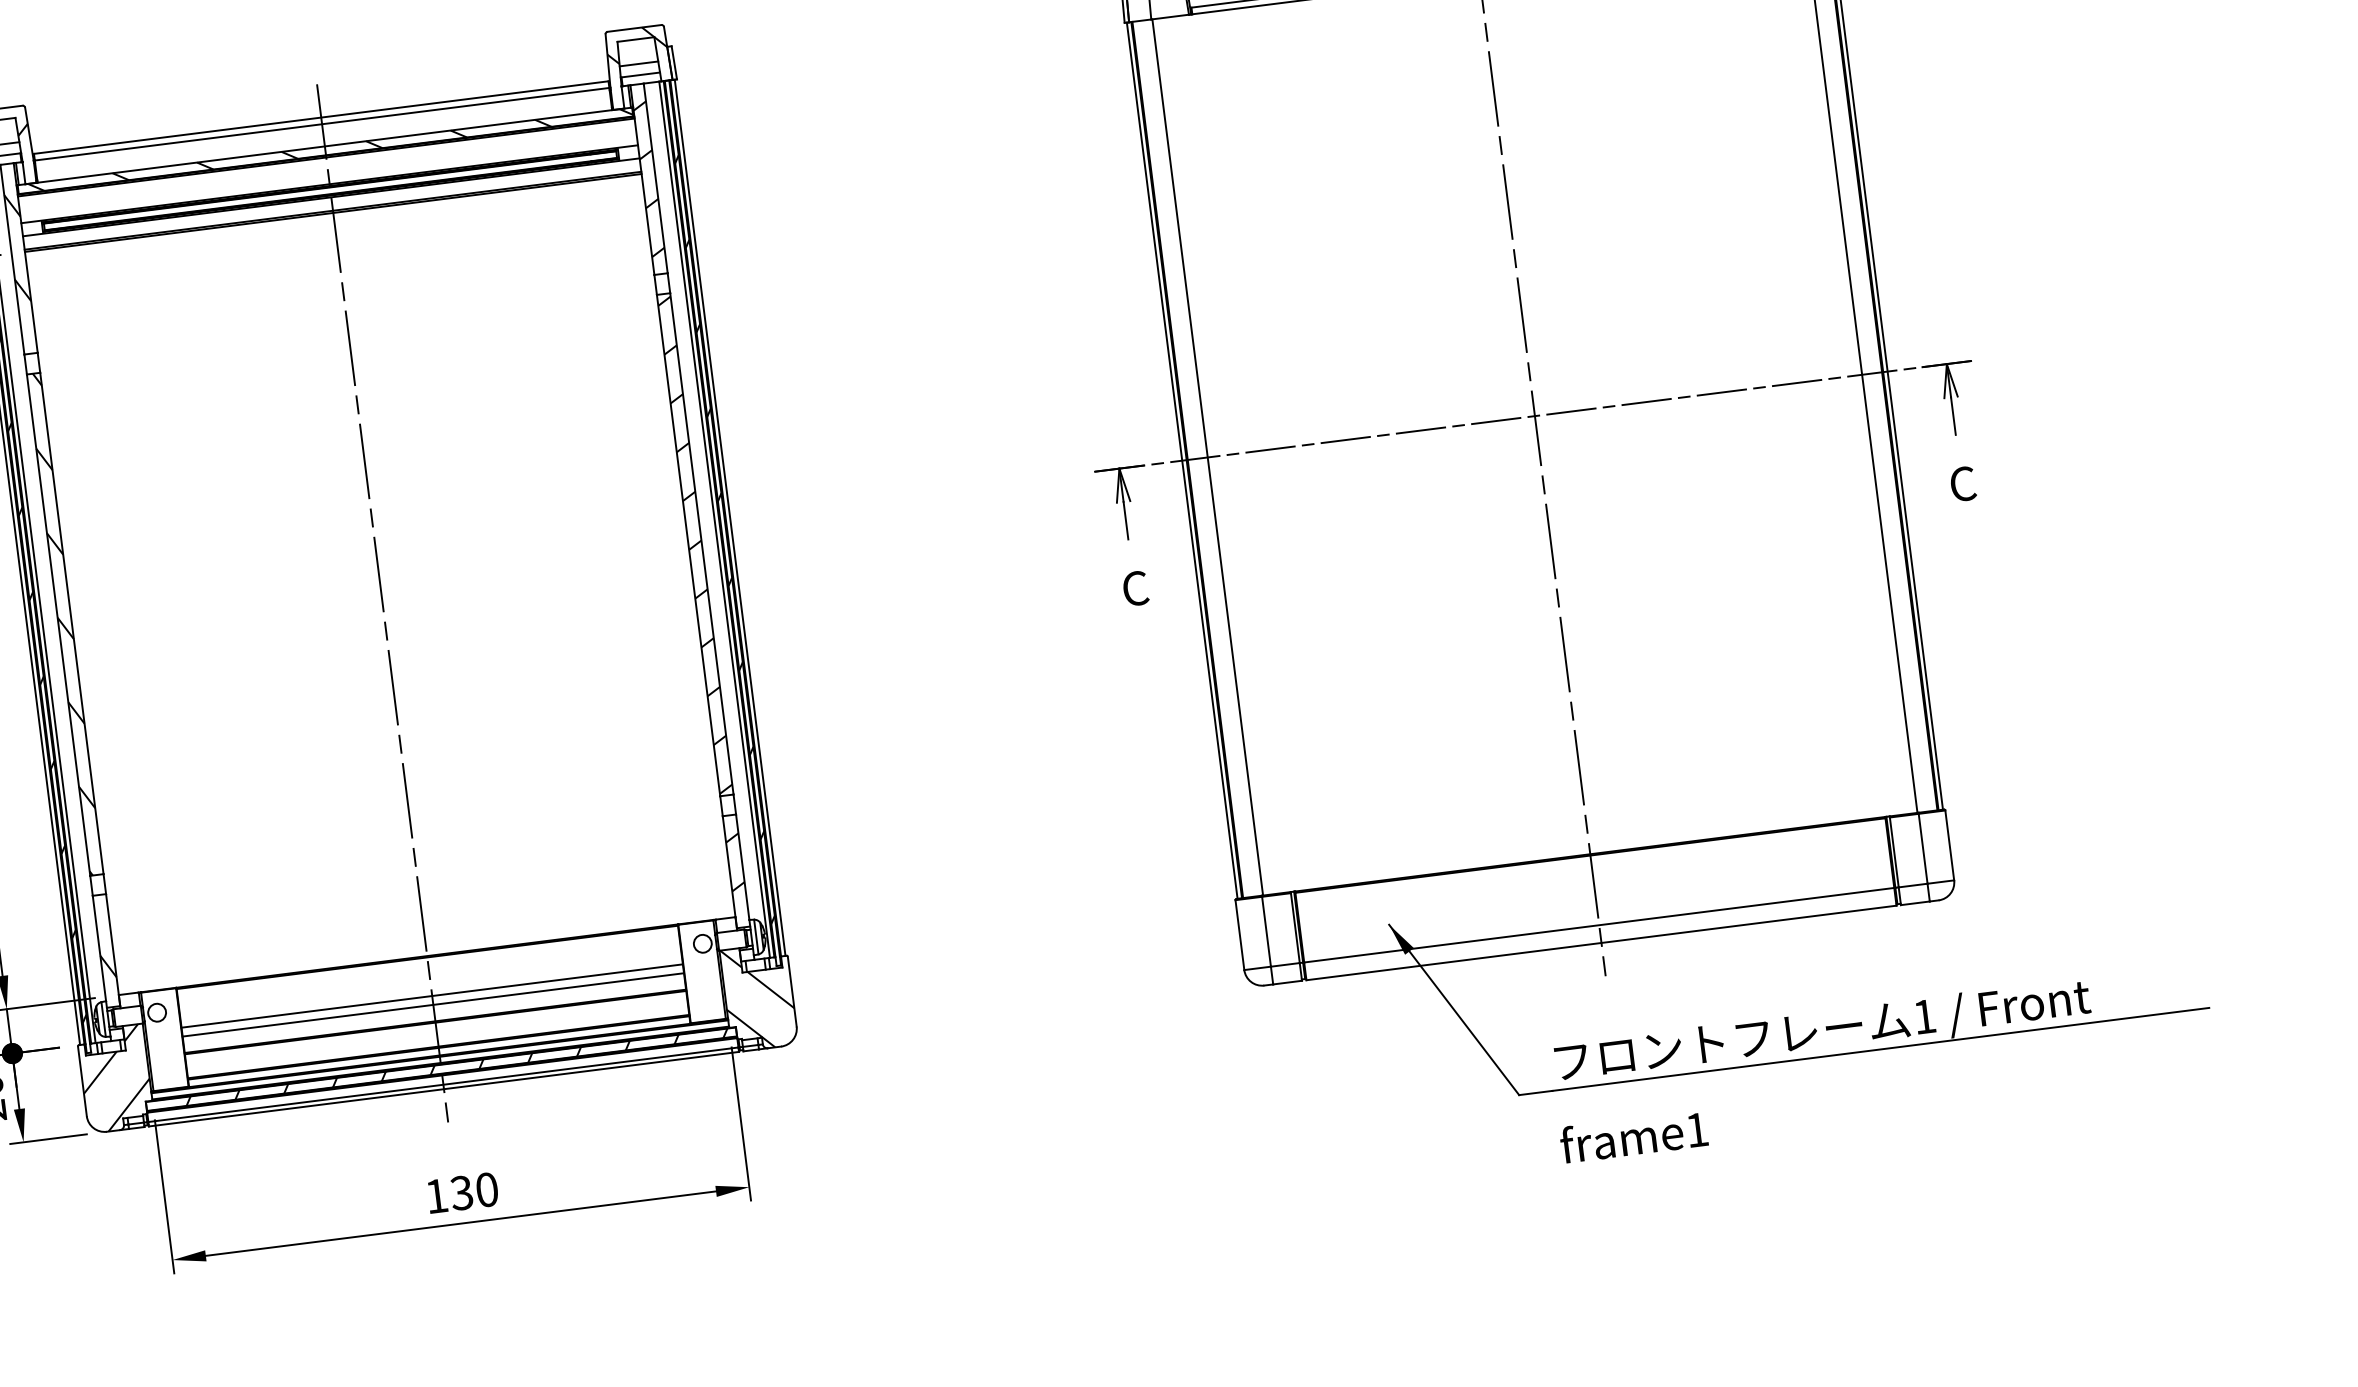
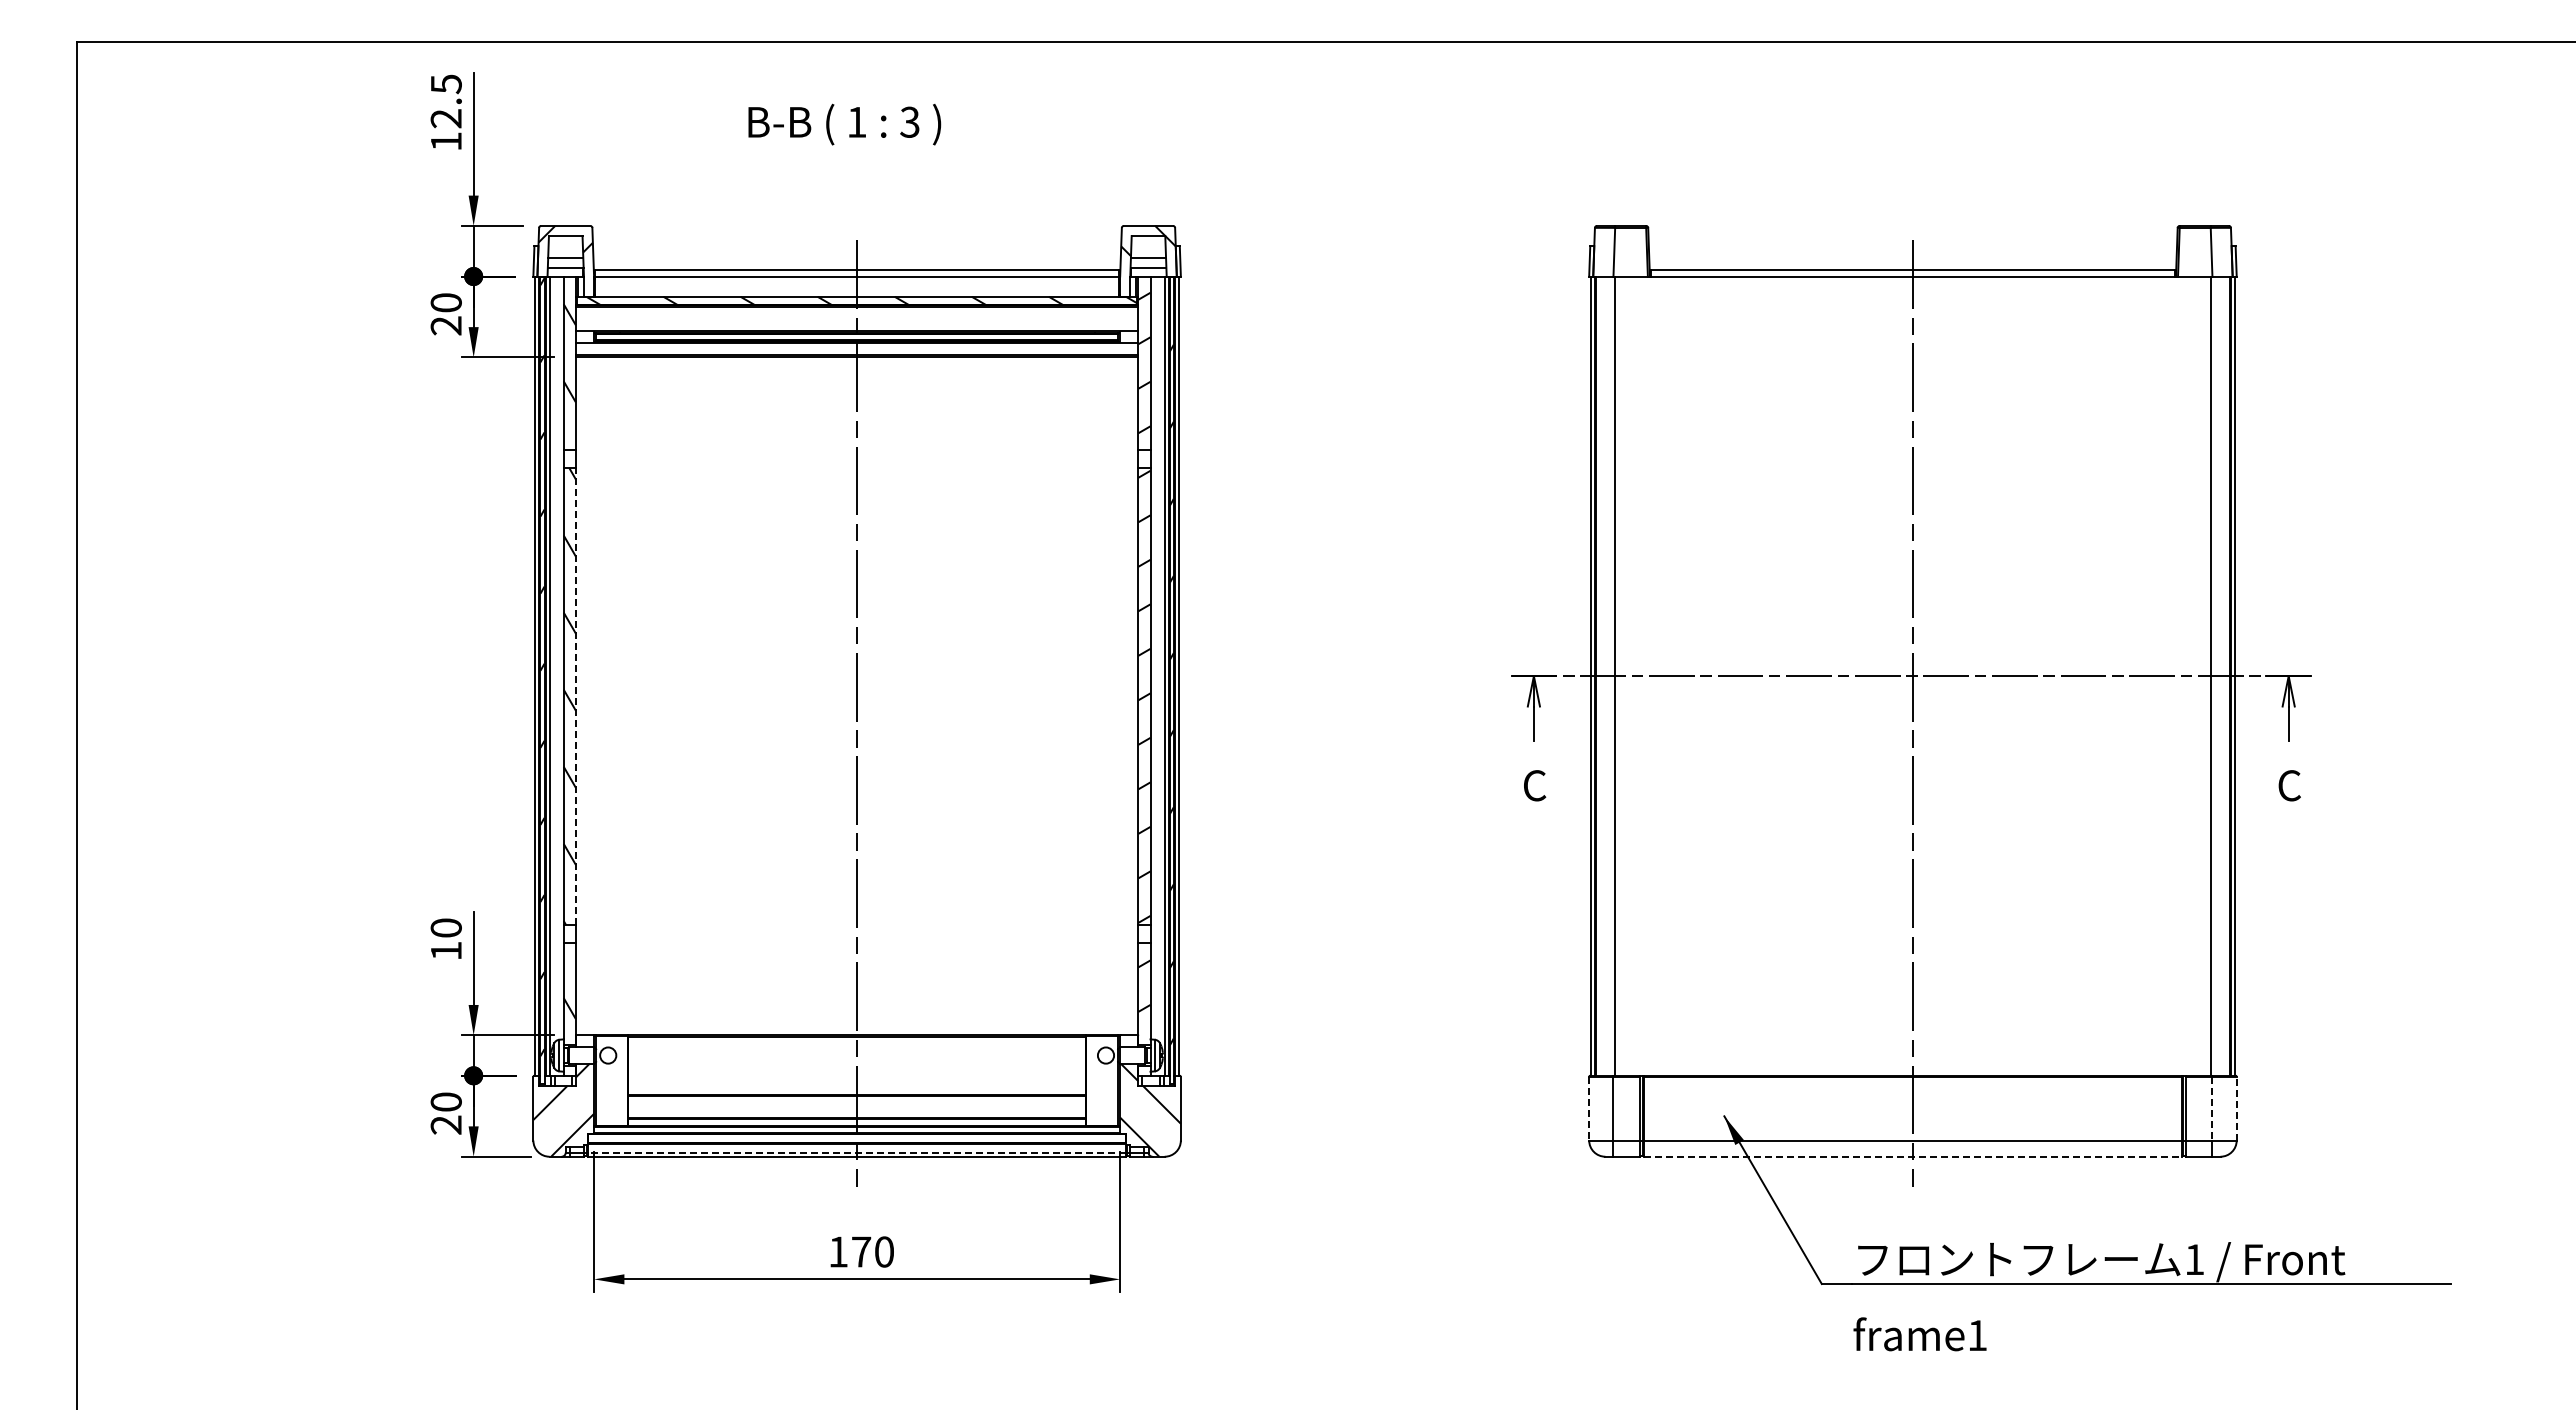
line: (71, 623) -> (575, 696), solid -> dashed
line: (1949, 845) -> (2236, 1108), solid -> dashed
line: (1923, 848) -> (2212, 1108), solid -> dashed
line: (1240, 934) -> (1589, 1108), solid -> dashed
line: (1602, 942) -> (1913, 1156), solid -> dashed
line: (431, 995) -> (856, 1071), removed
line: (432, 1004) -> (856, 1079), removed
hatch: (457, 1067) -> (871, 1138), removed
line: (442, 1084) -> (856, 1152), solid -> dashed
text: (461, 1192) -> (861, 1251), 130 -> 170

